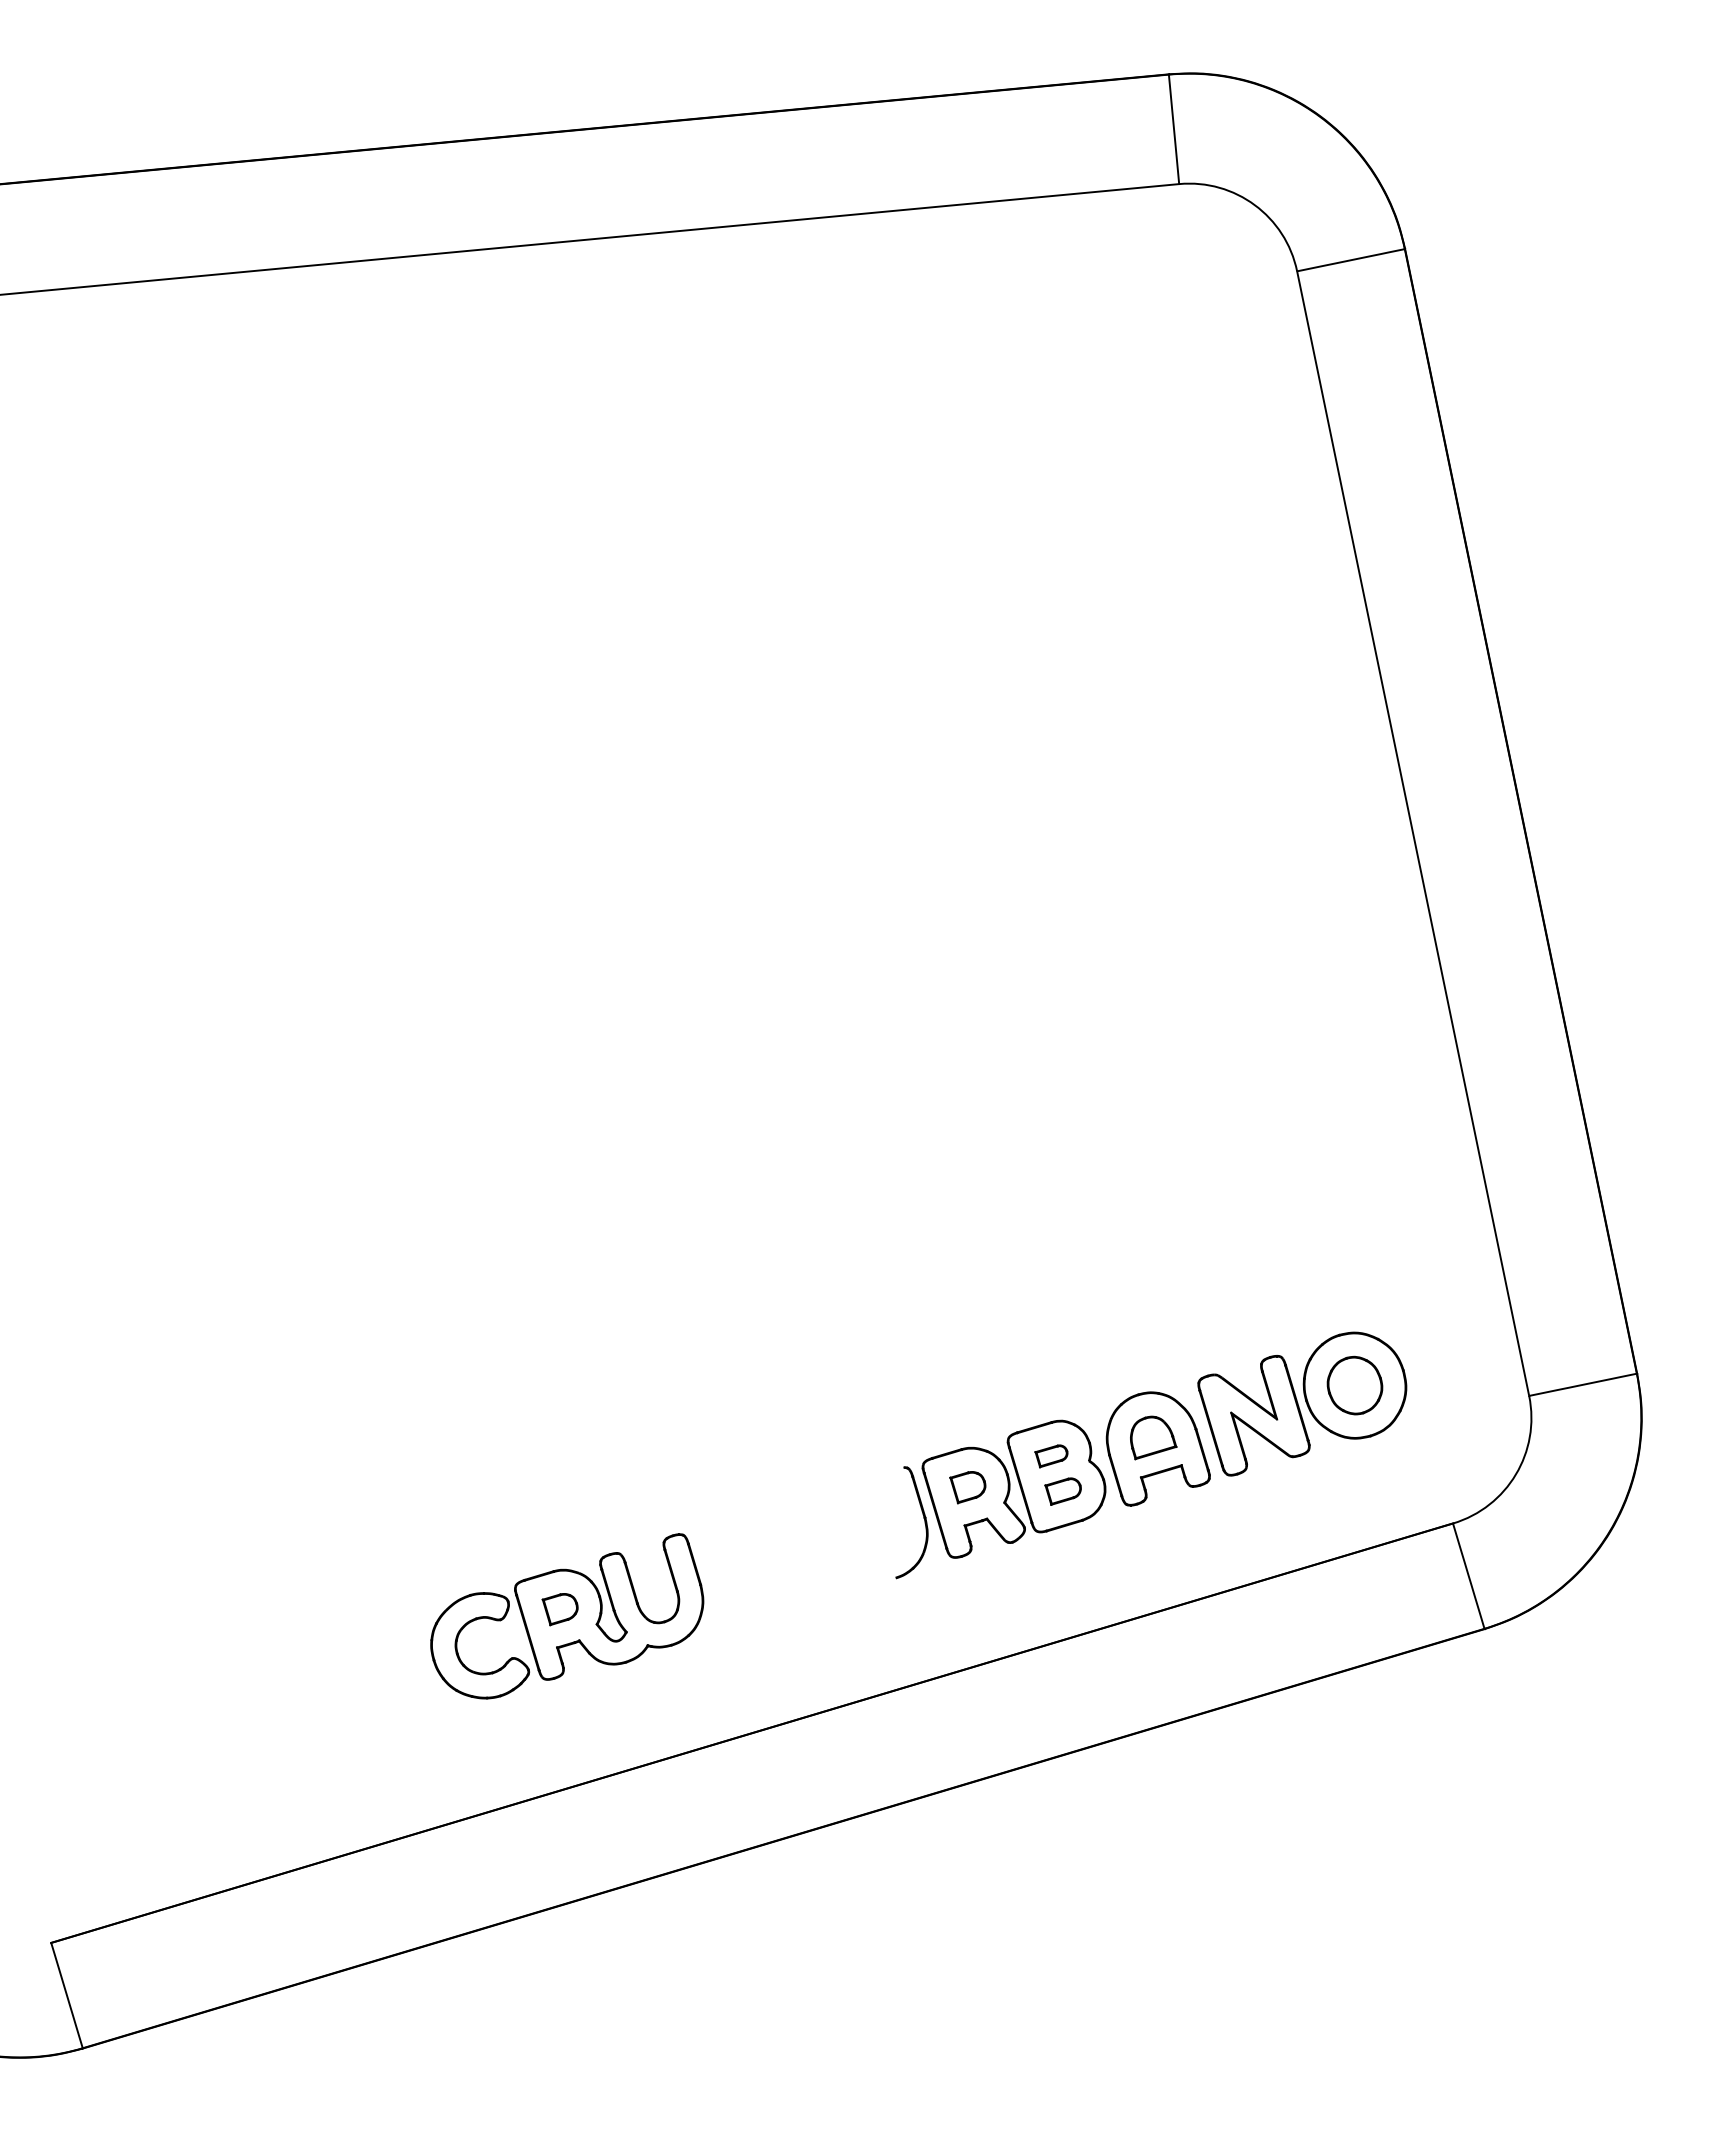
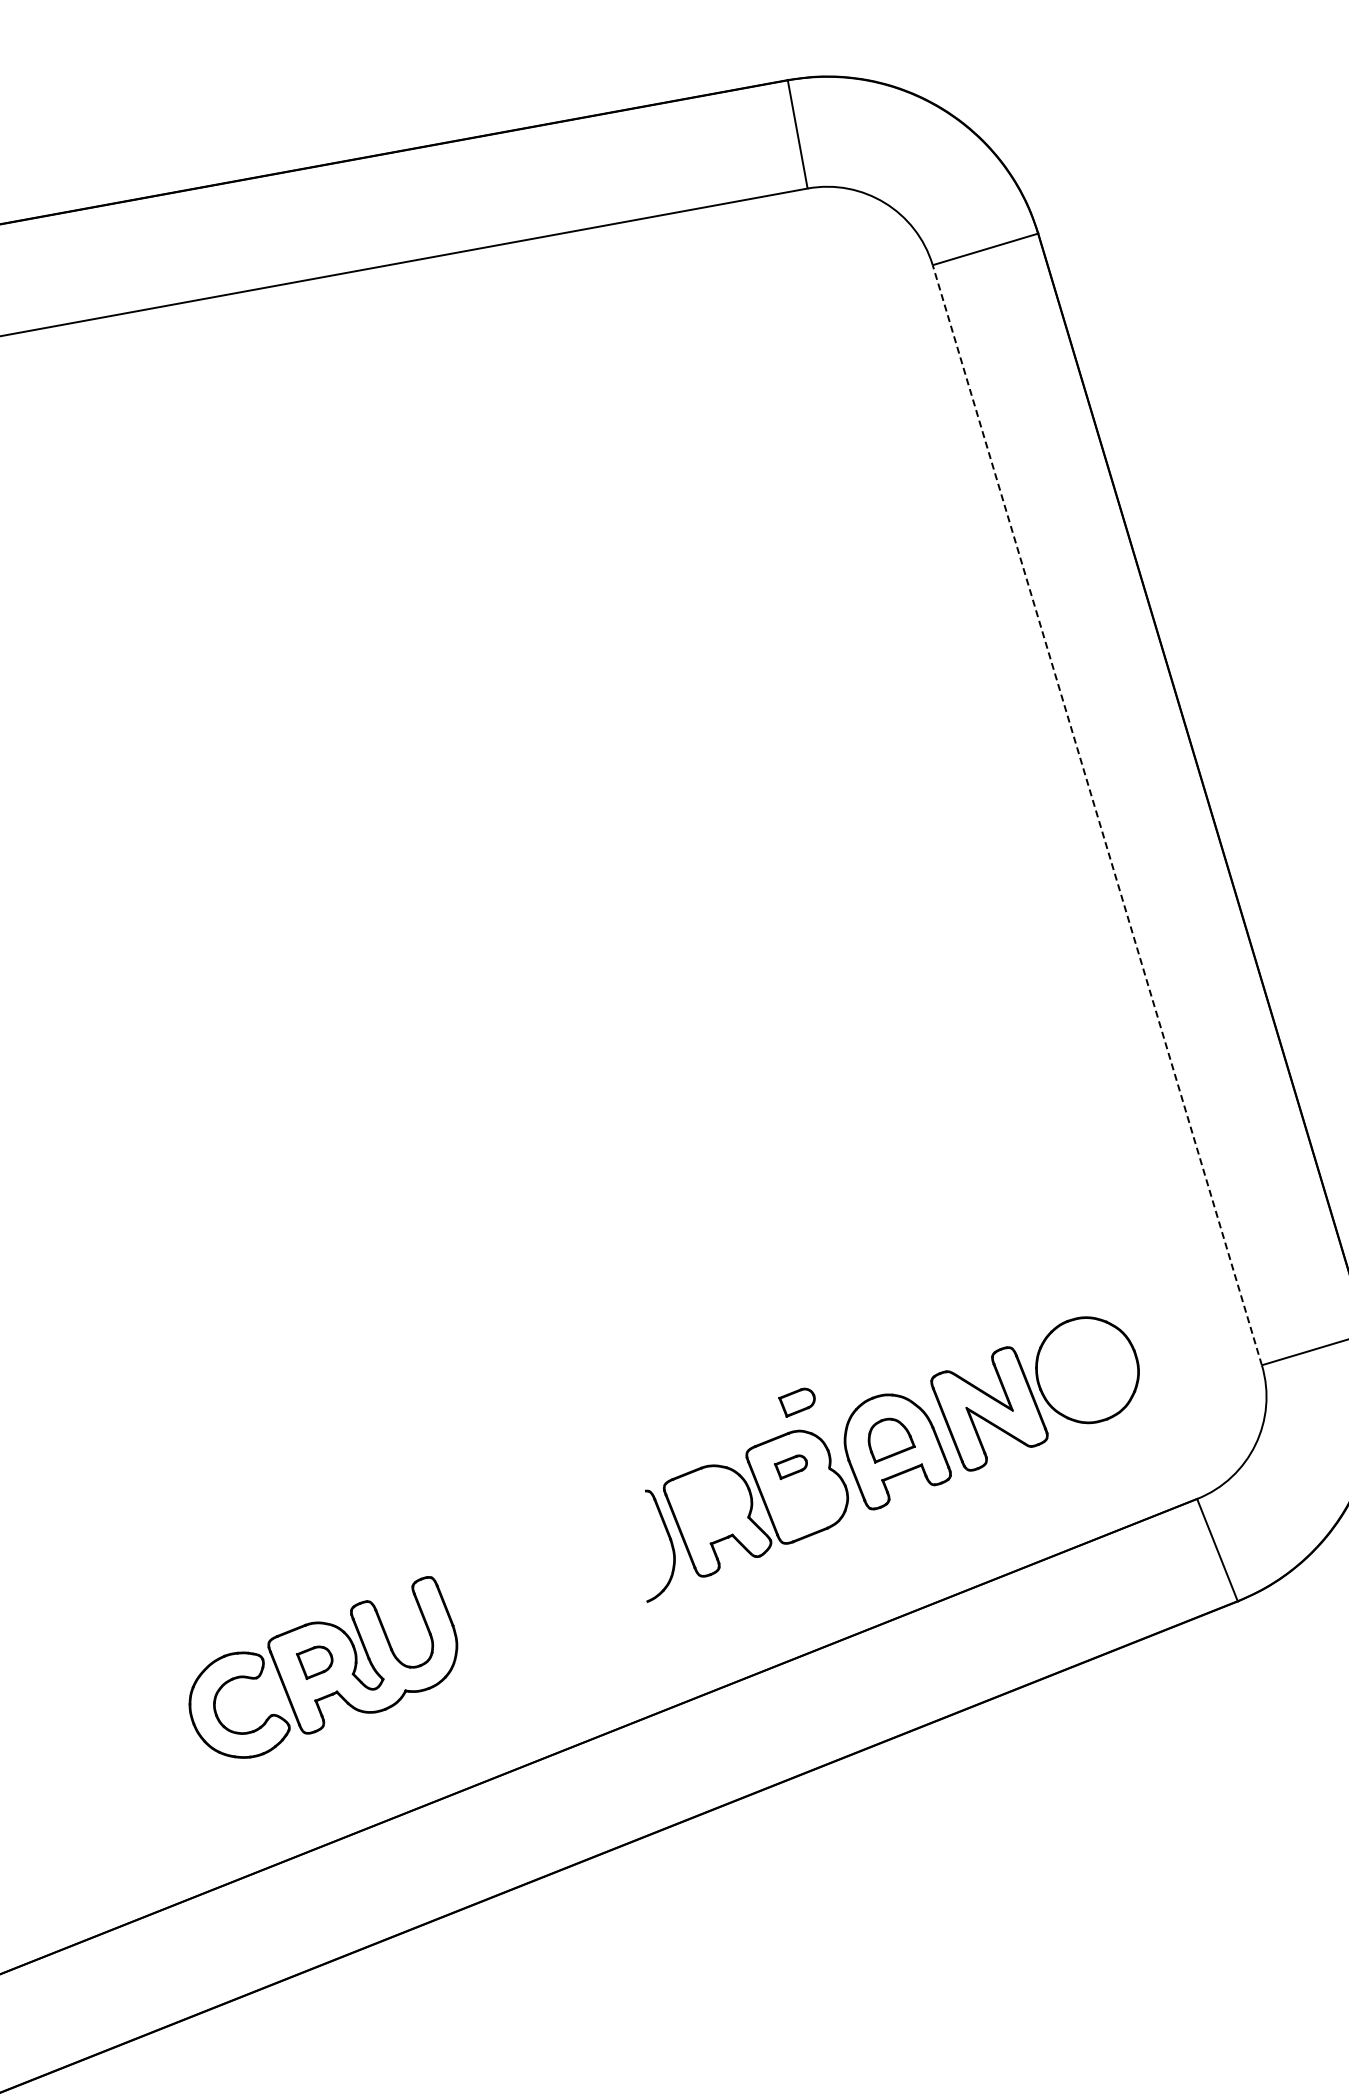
line: (1413, 833) -> (1097, 815), solid -> dashed
part: (1354, 1385) -> (1086, 1370), removed
part: (967, 1487) -> (710, 1505), removed
part: (1062, 1491) -> (796, 1402), moved

